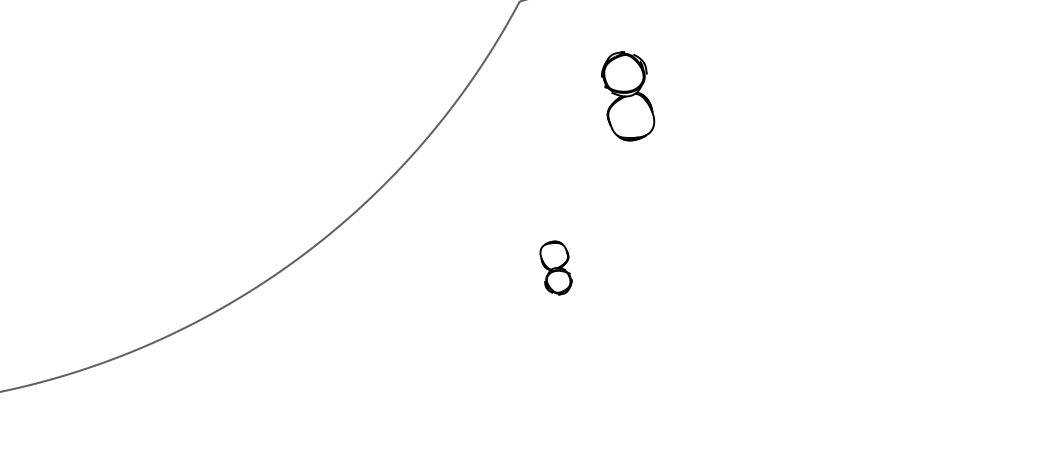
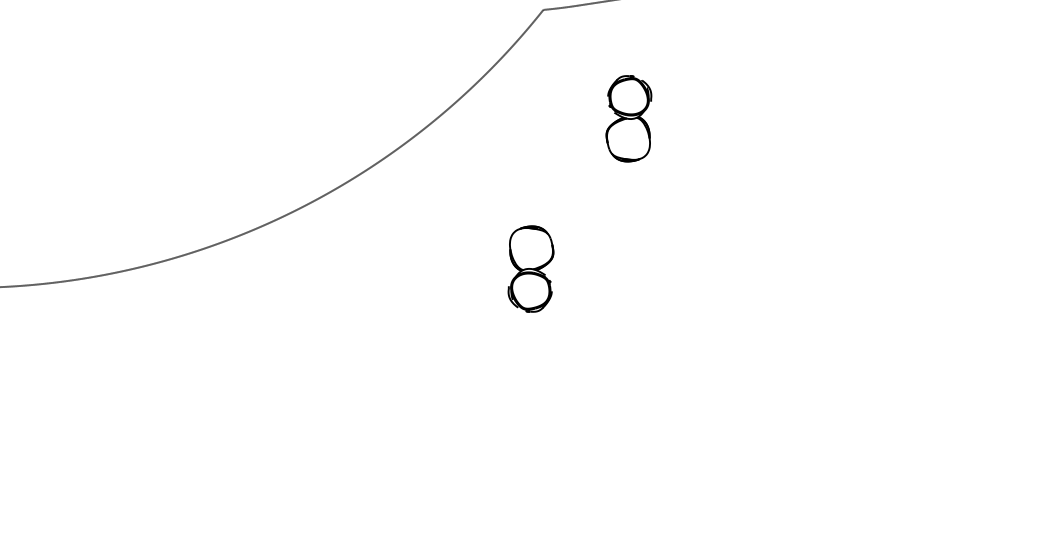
part: (555, 267) -> (530, 268), size x1.67

